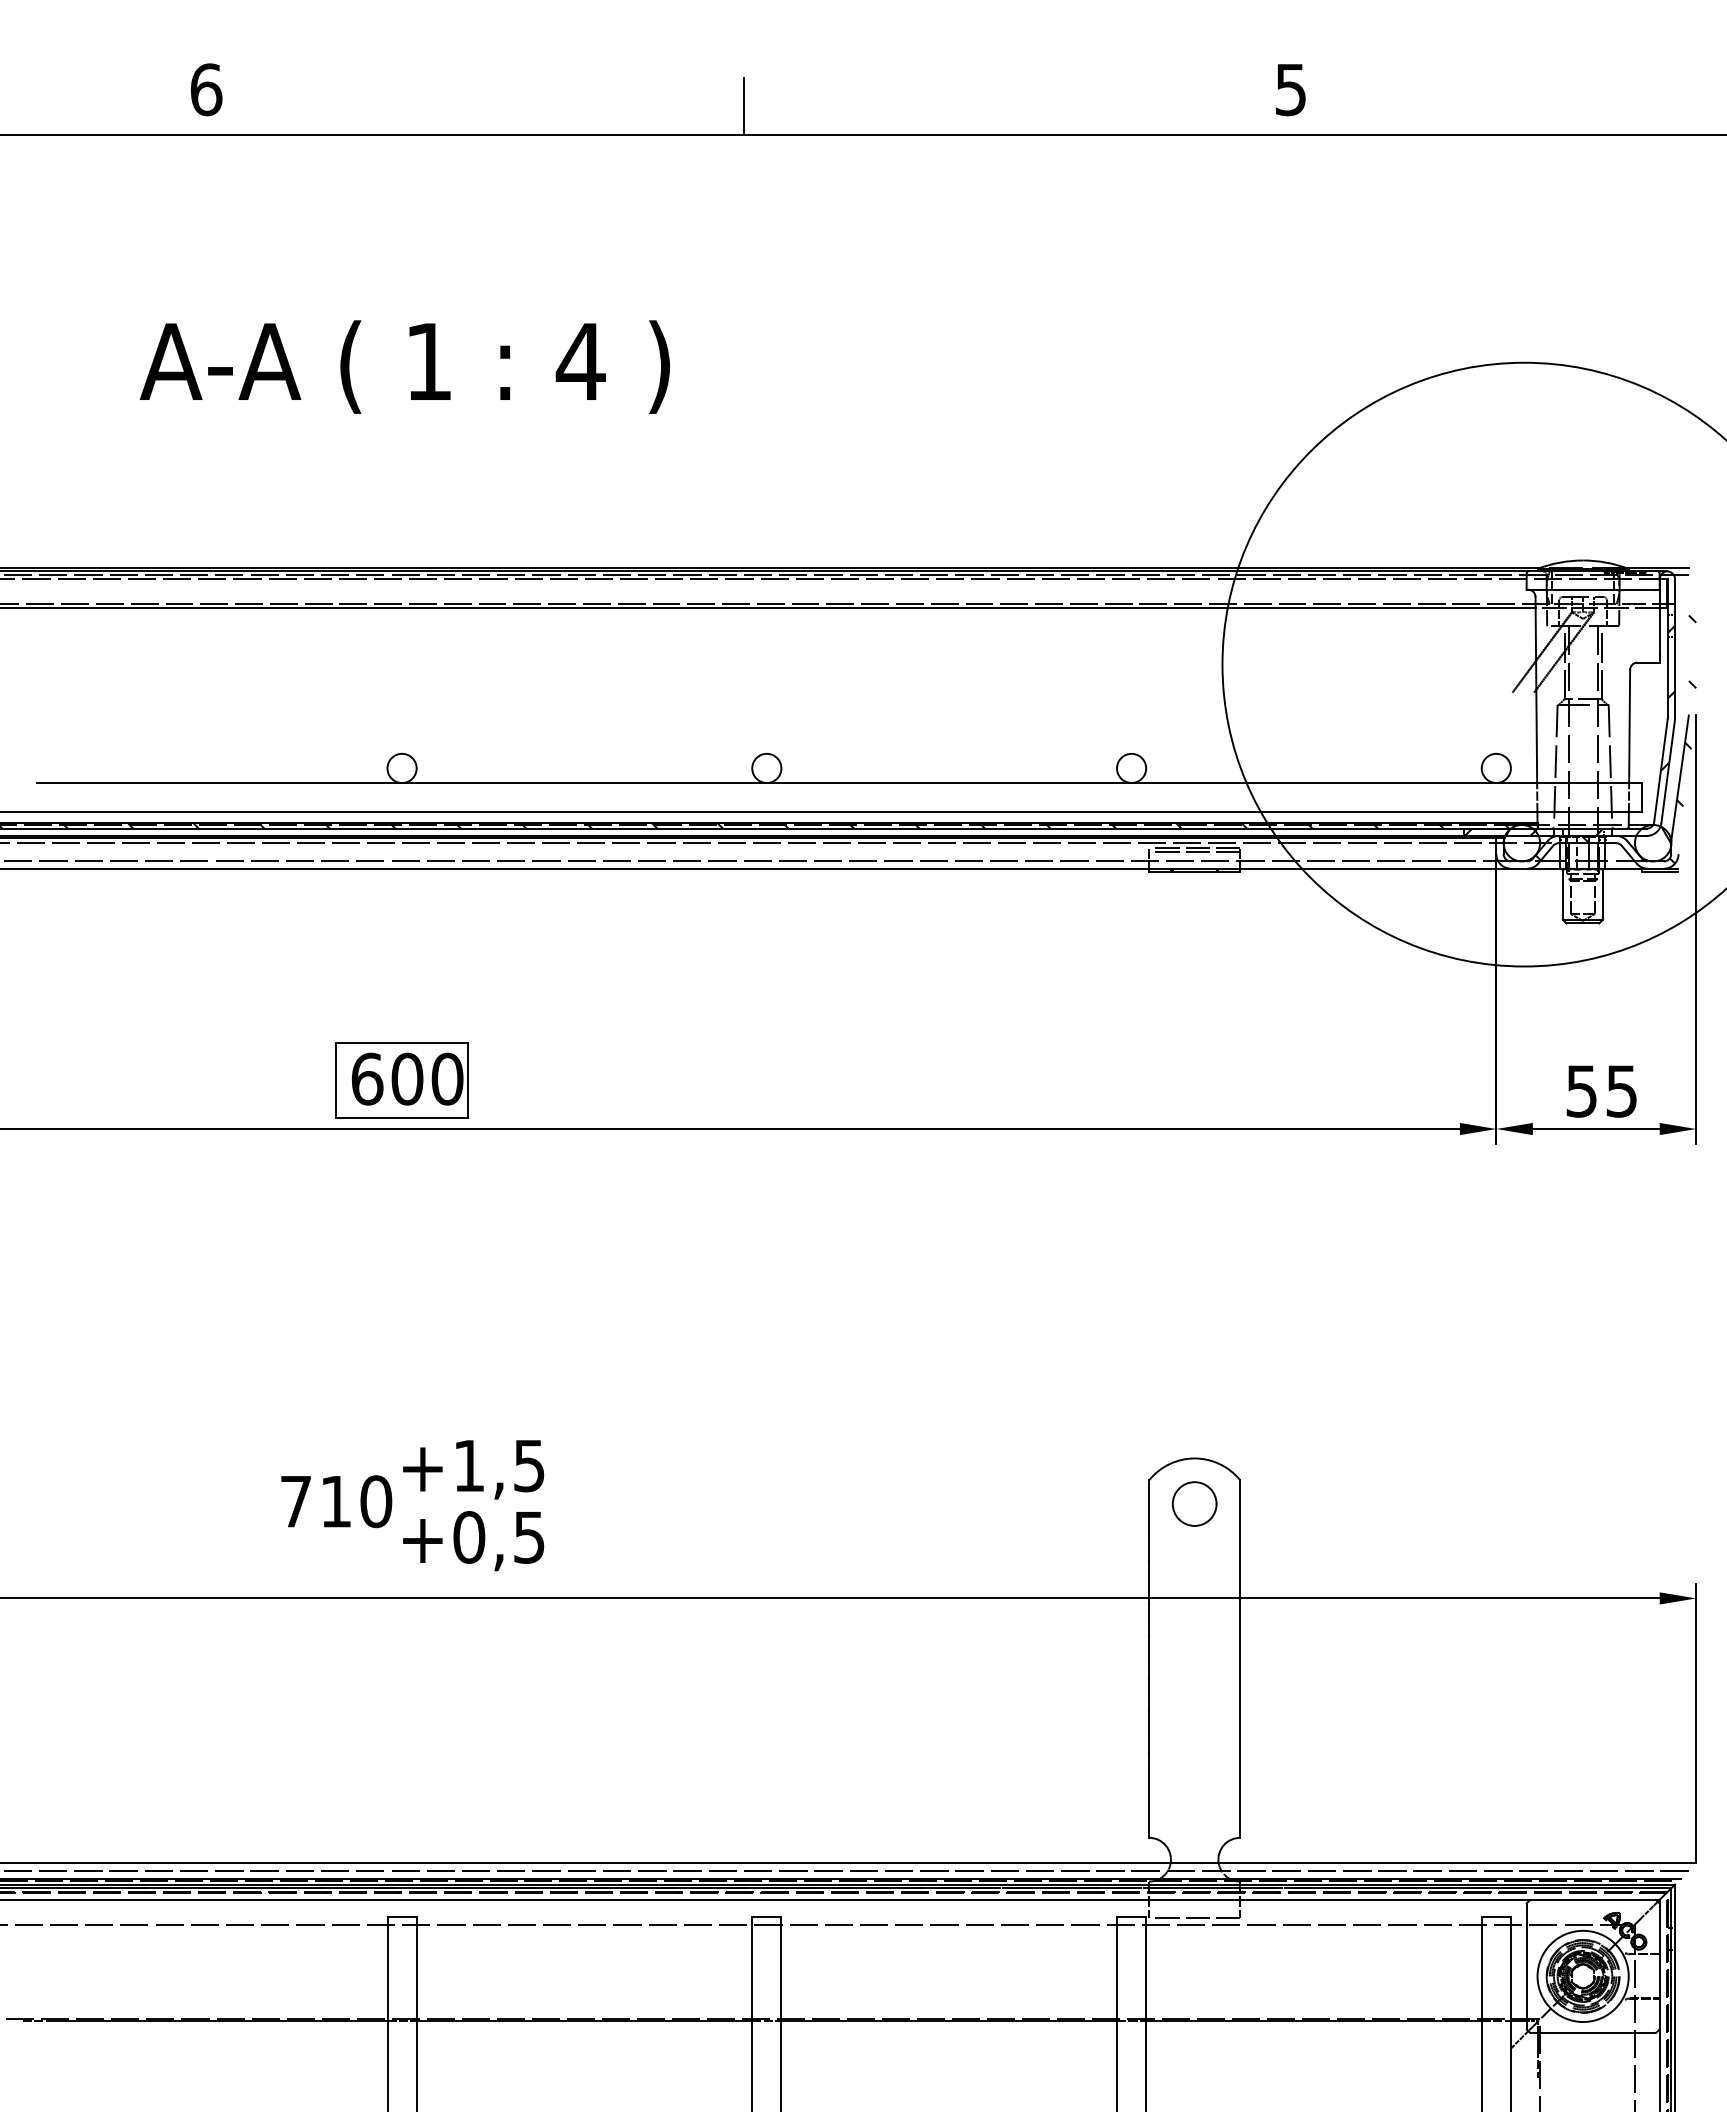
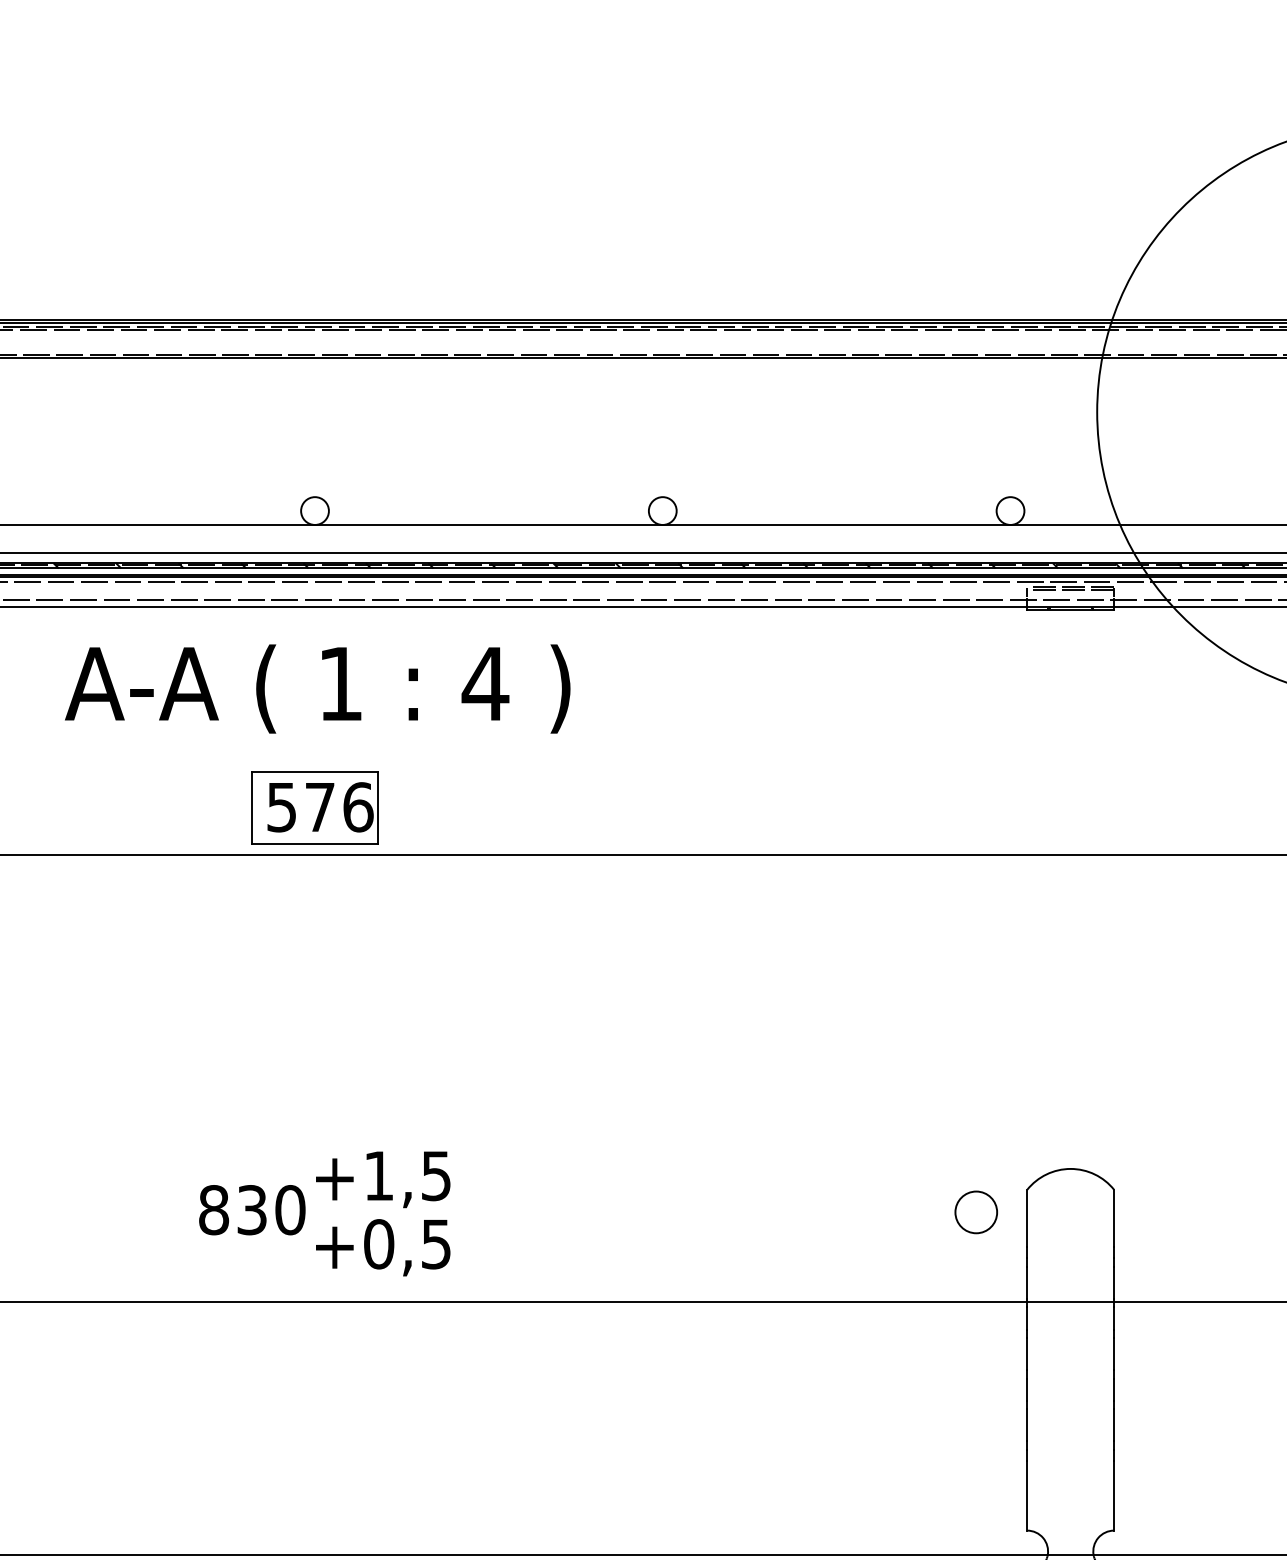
text: (404, 366) -> (317, 688), moved
text: (407, 1078) -> (320, 806), 600 -> 576
text: (315, 1501) -> (232, 1209), 710 -> 830
circle: (1194, 1503) -> (976, 1211), moved

